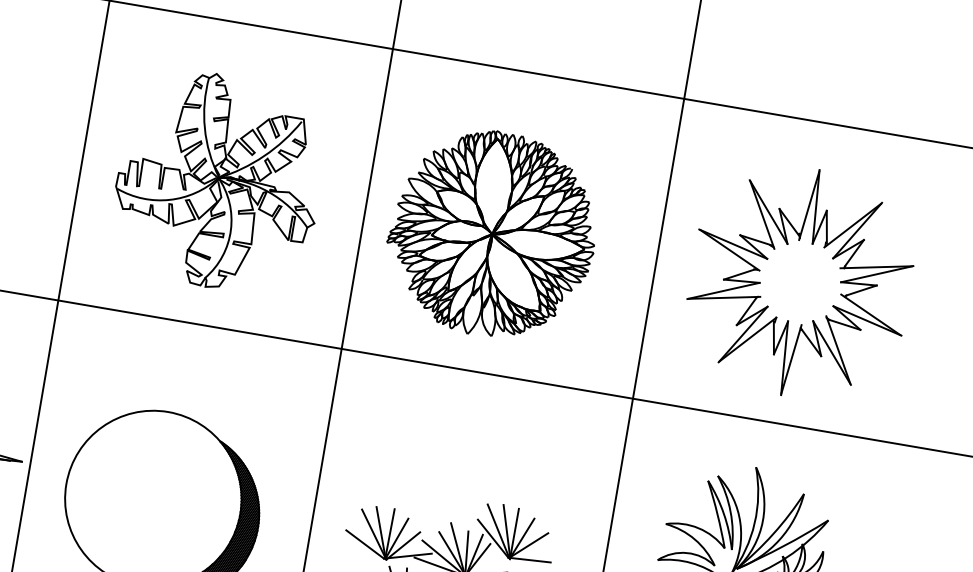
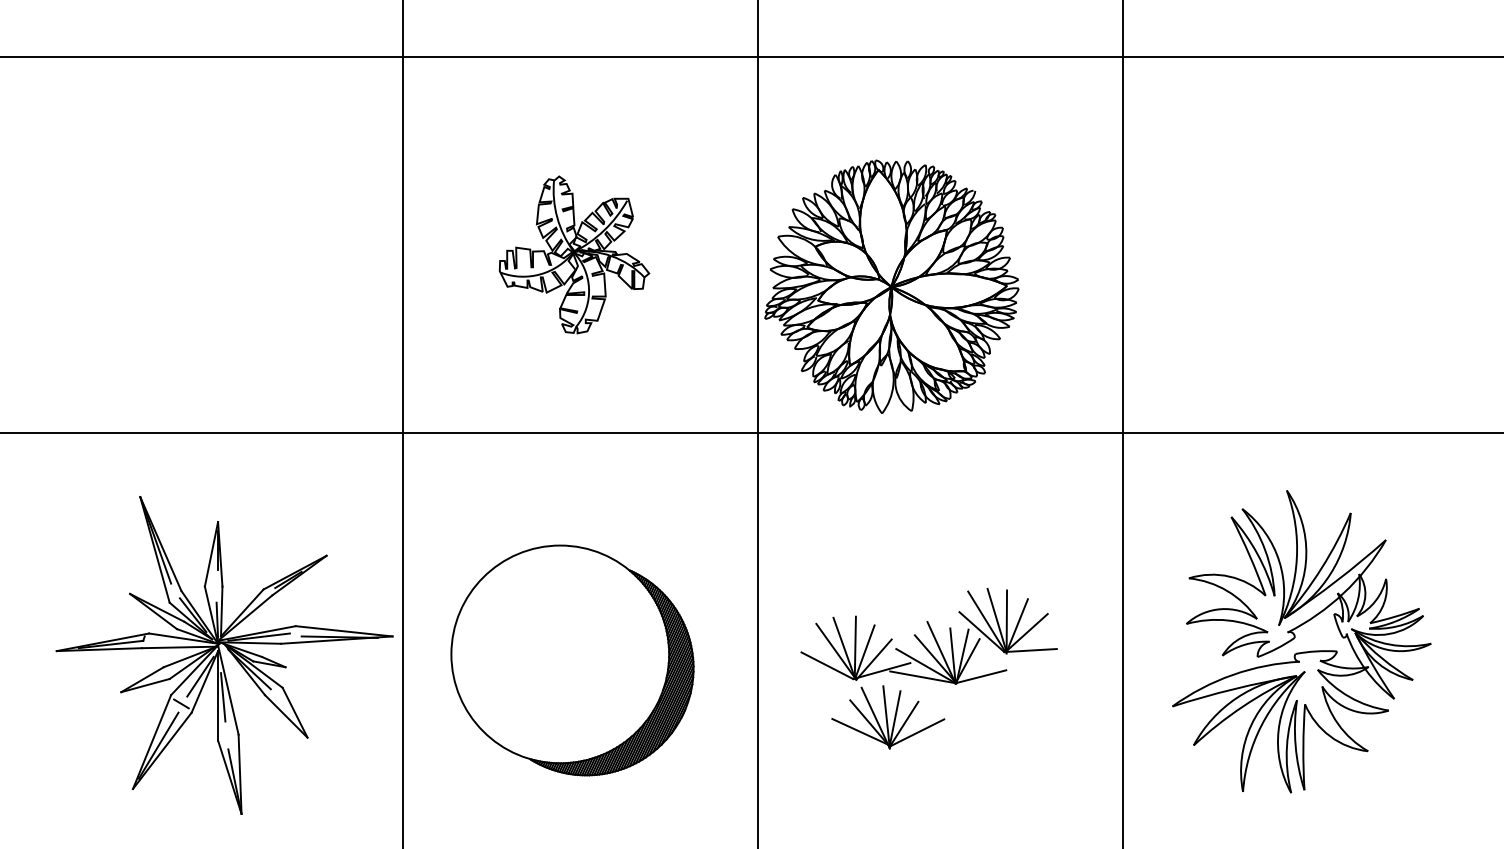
part: (219, 181) -> (574, 254), size x0.6
part: (492, 233) -> (891, 286), moved
part: (800, 282) -> (1302, 256), removed

